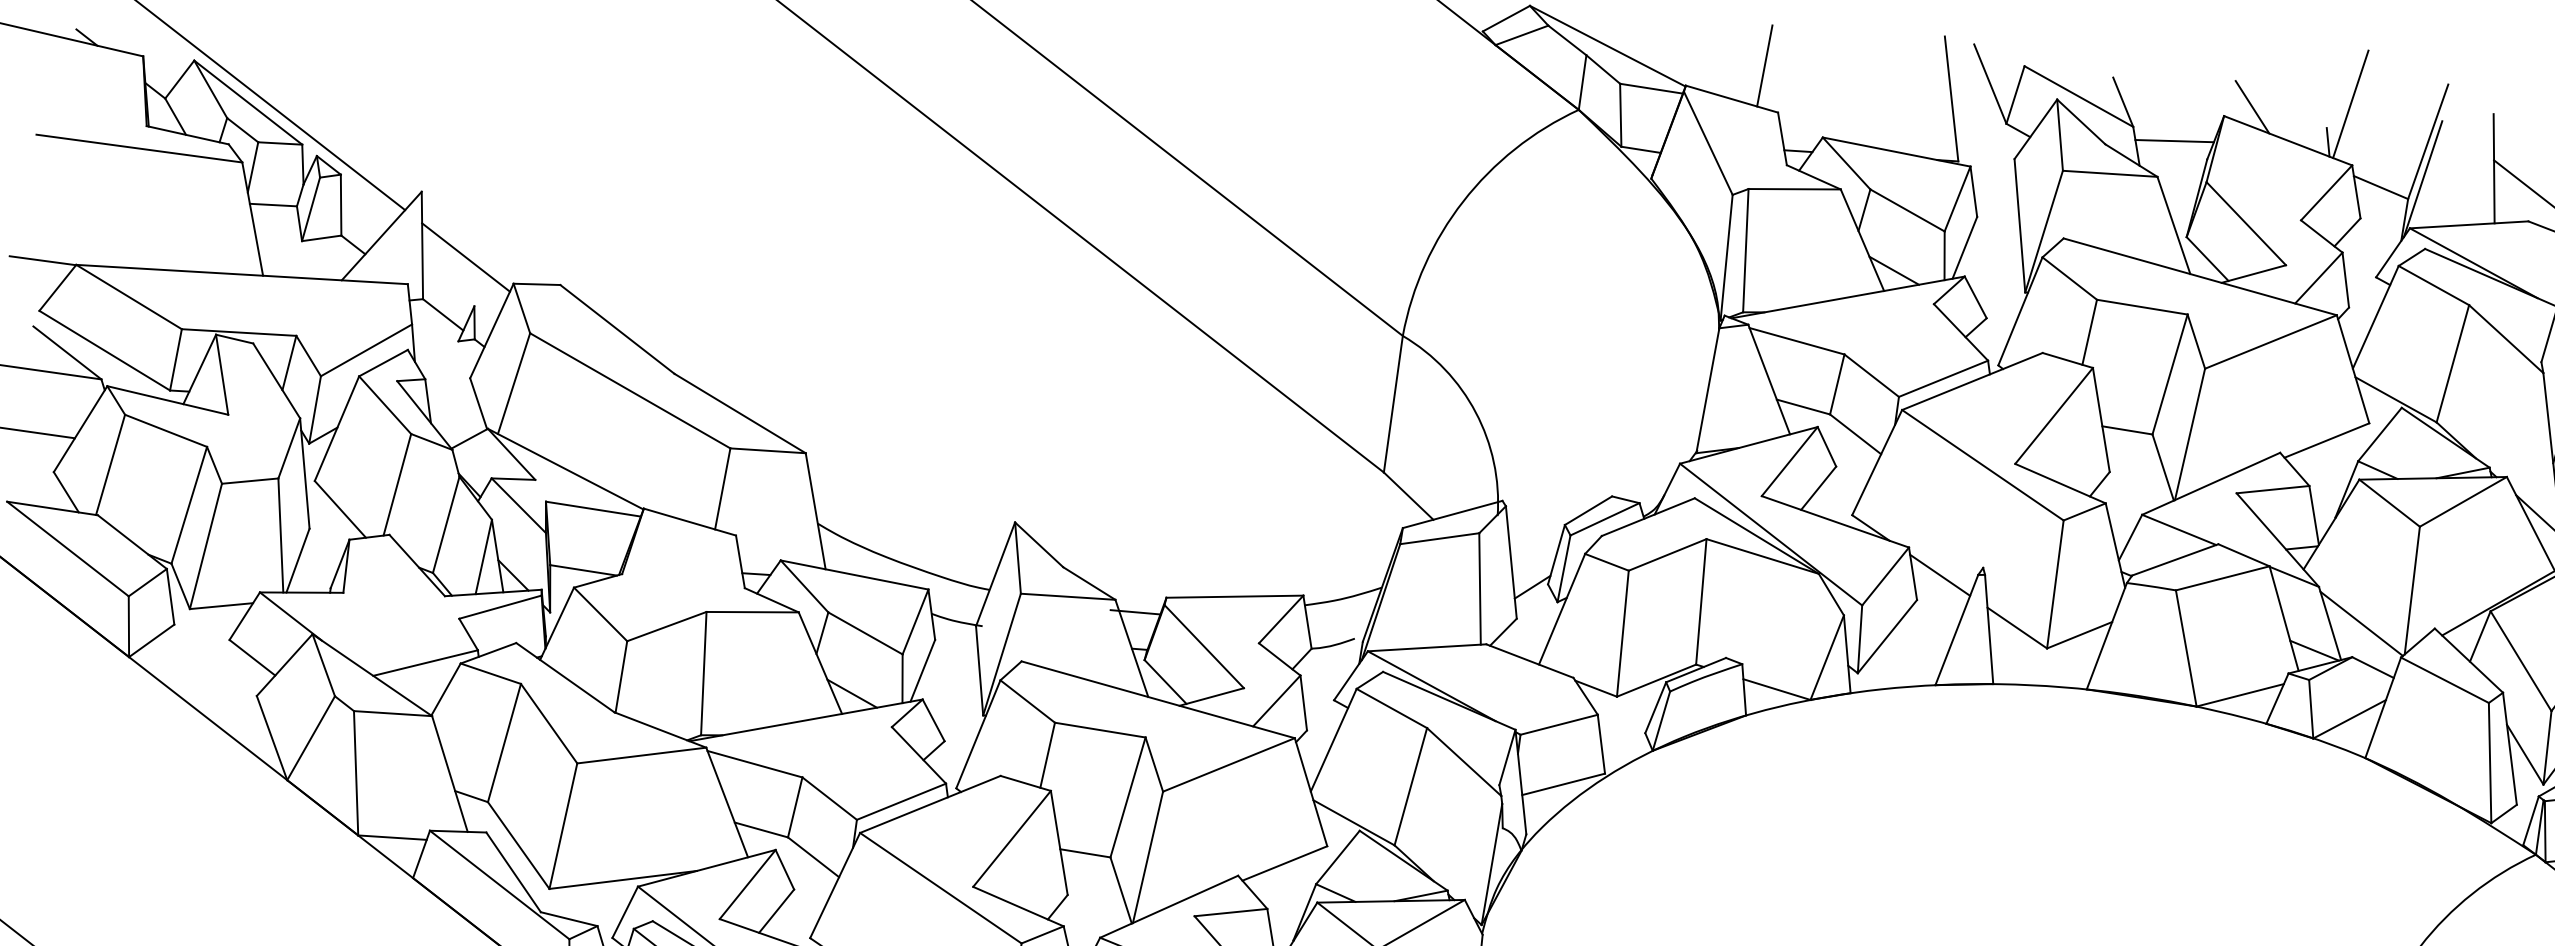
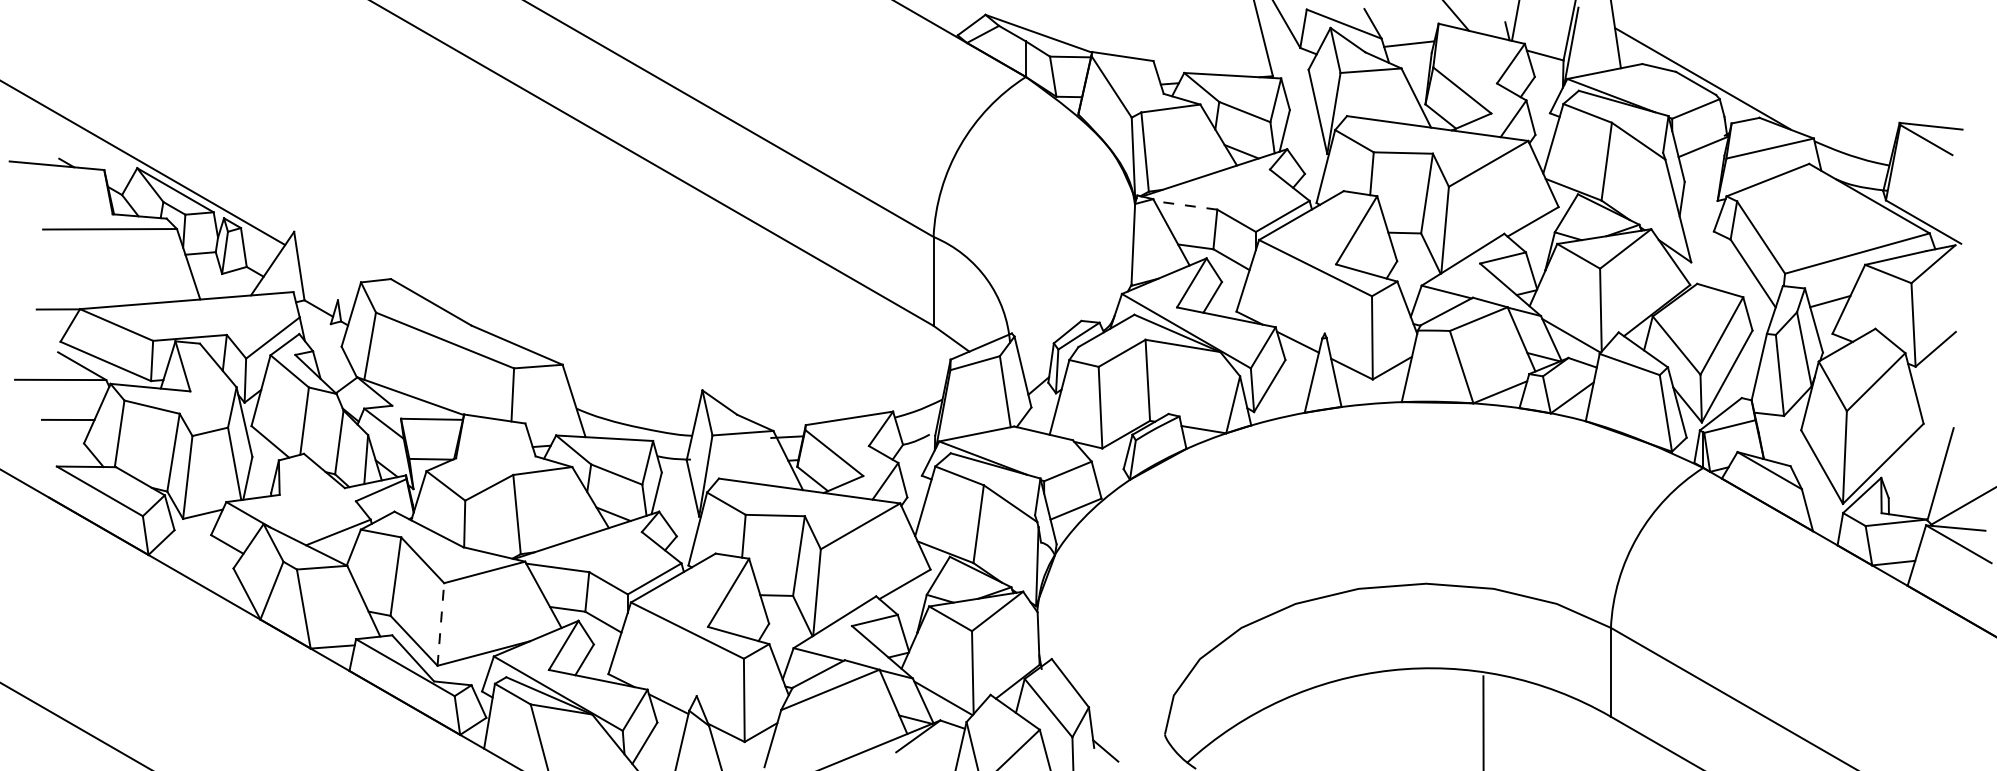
line: (1764, 65) -> (1140, 32), removed
line: (466, 256) -> (328, 269), removed
line: (1796, 341) -> (1185, 205), solid -> dashed
line: (563, 824) -> (440, 623), solid -> dashed

